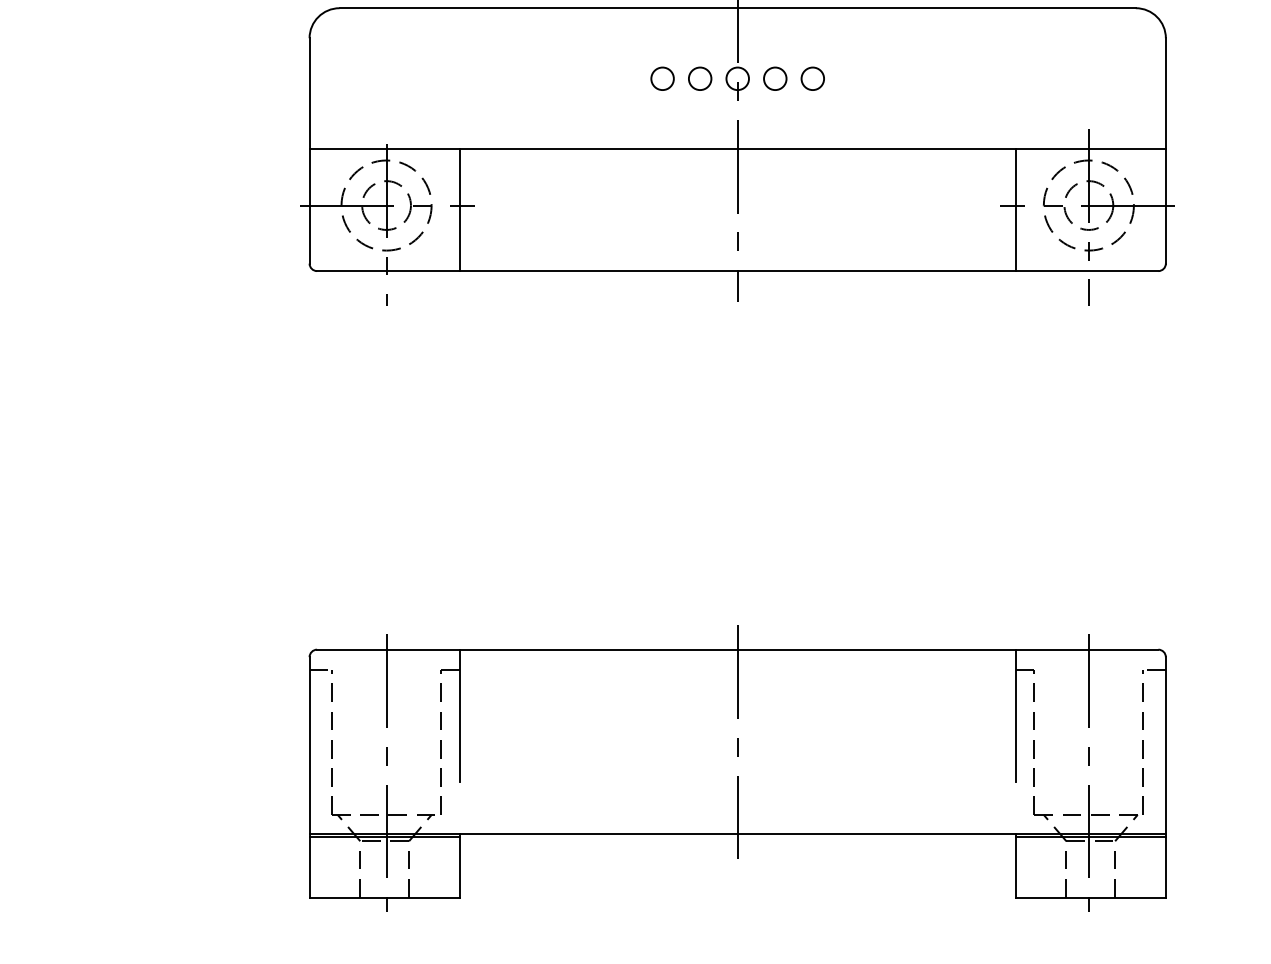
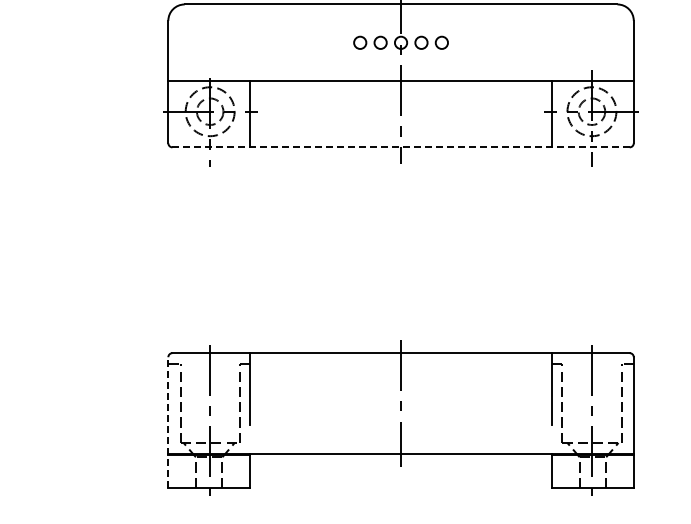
line: (738, 271) -> (401, 147), solid -> dashed
line: (309, 777) -> (168, 422), solid -> dashed

